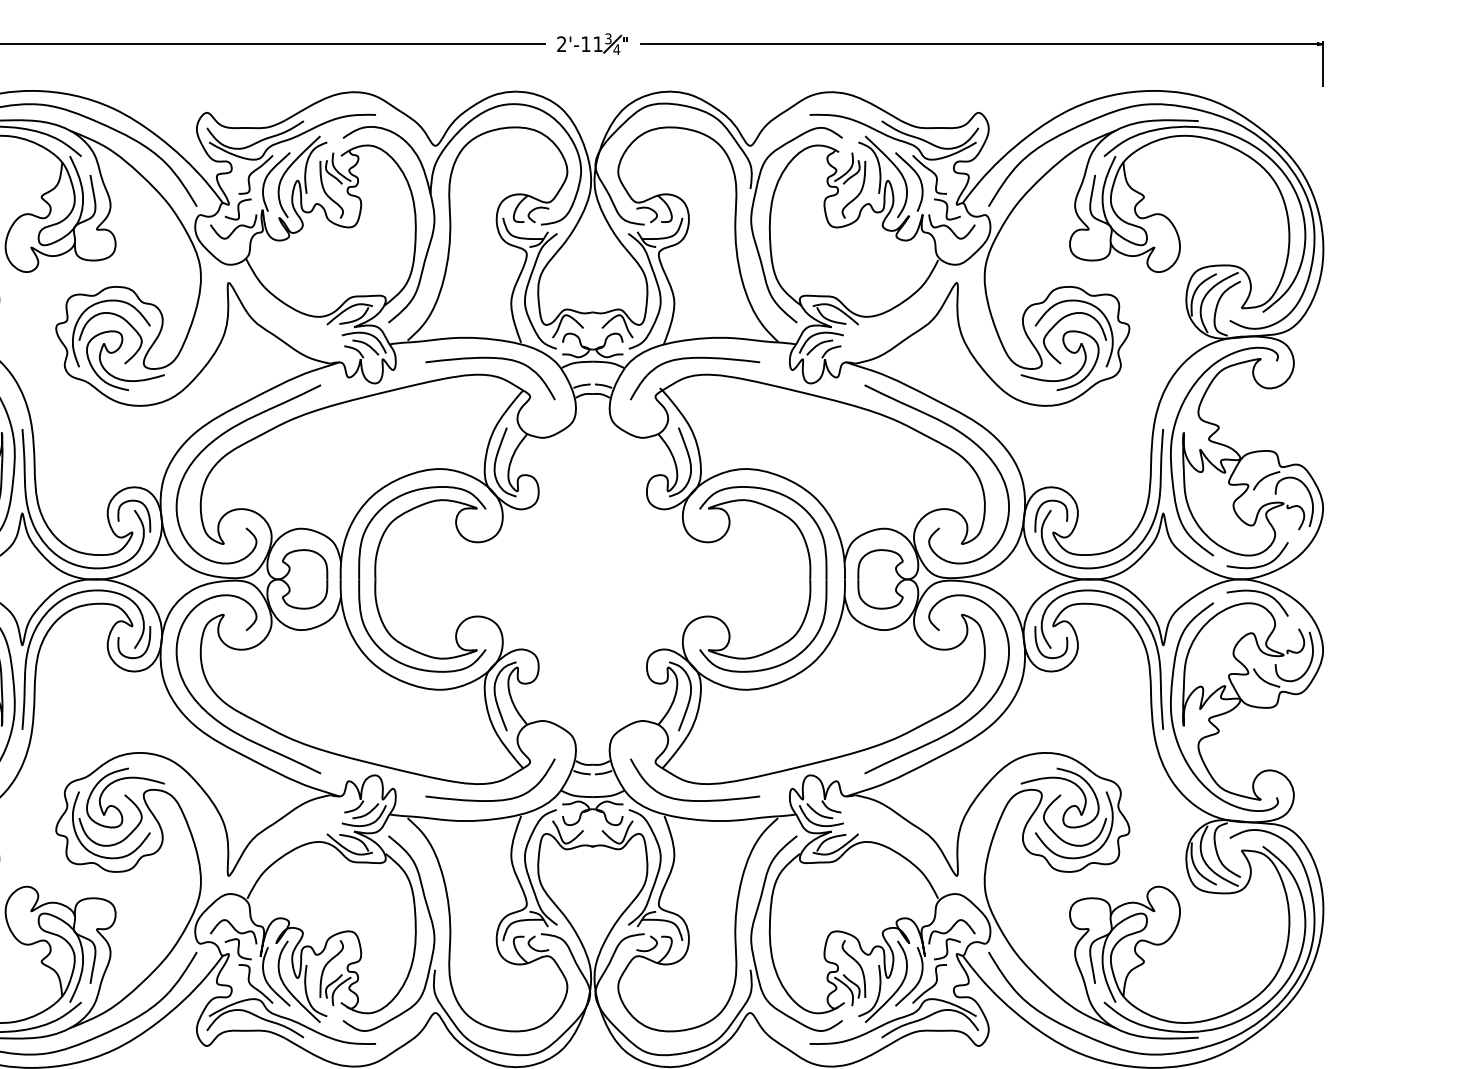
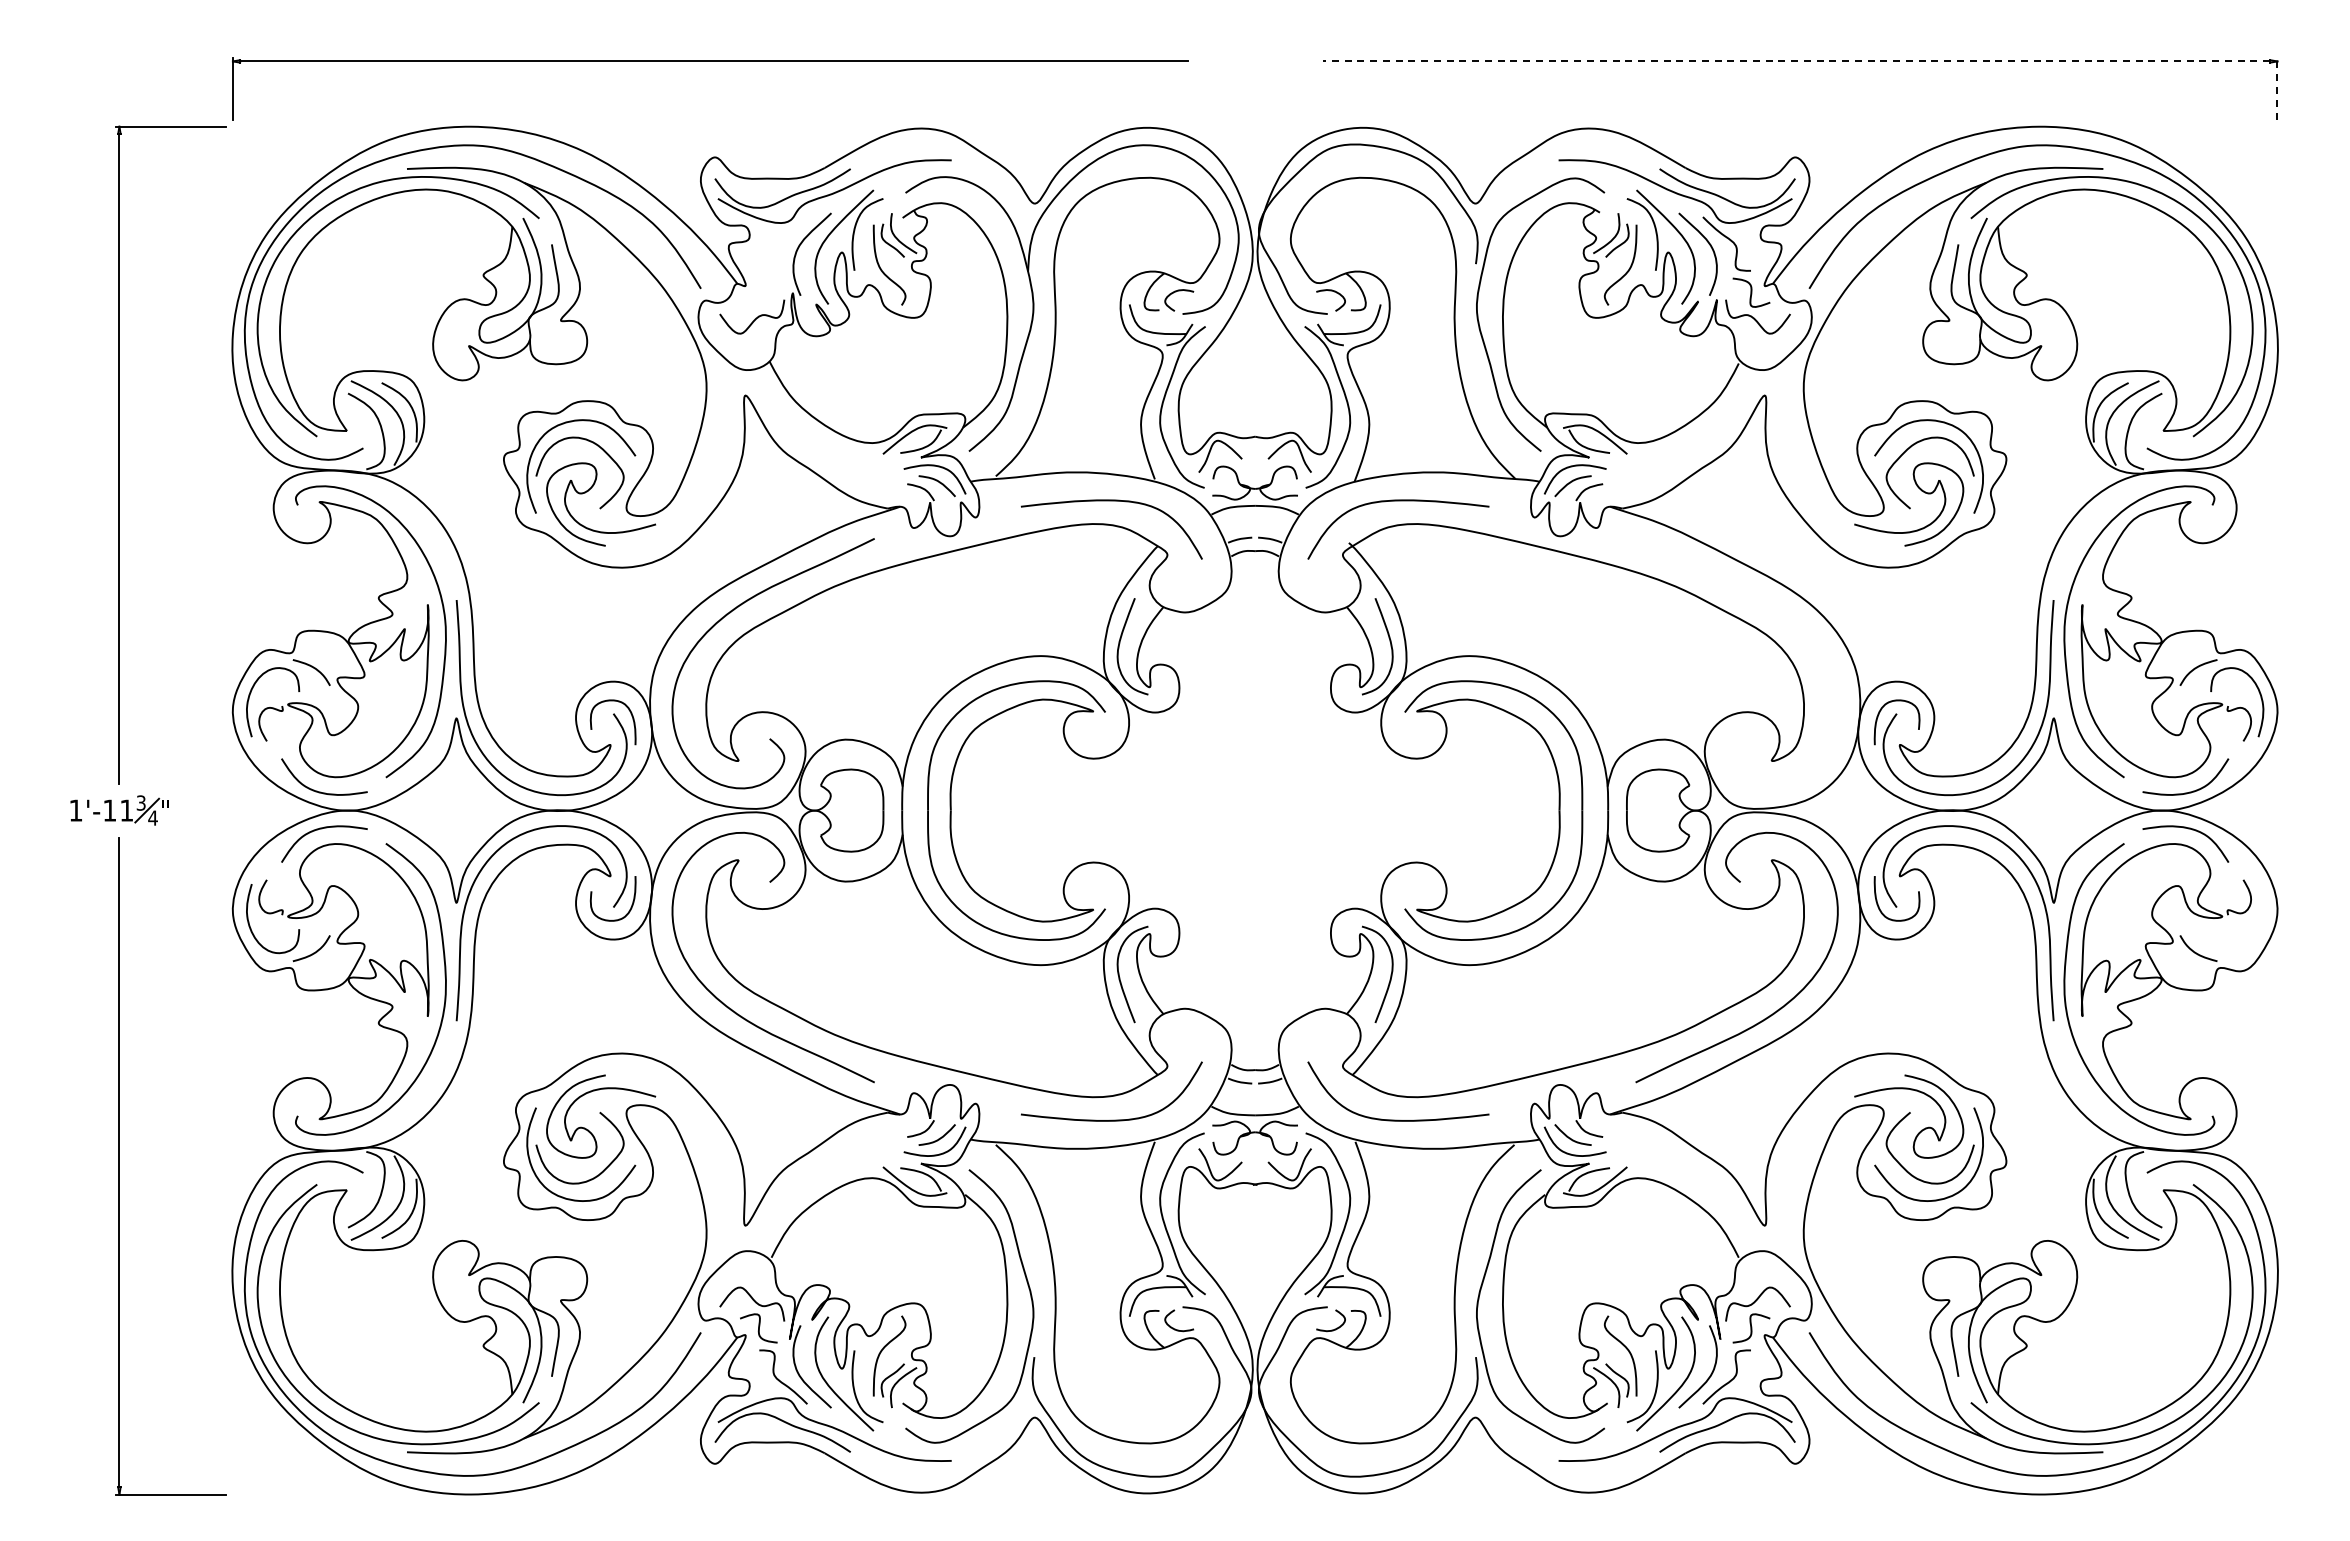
part: (587, 44) -> (1247, 61), removed
line: (979, 44) -> (1796, 61), solid -> dashed
line: (1323, 63) -> (2277, 88), solid -> dashed
part: (248, 187) -> (773, 261), removed
curve: (963, 435) -> (1774, 609), removed
curve: (1310, 662) -> (2259, 926), removed

